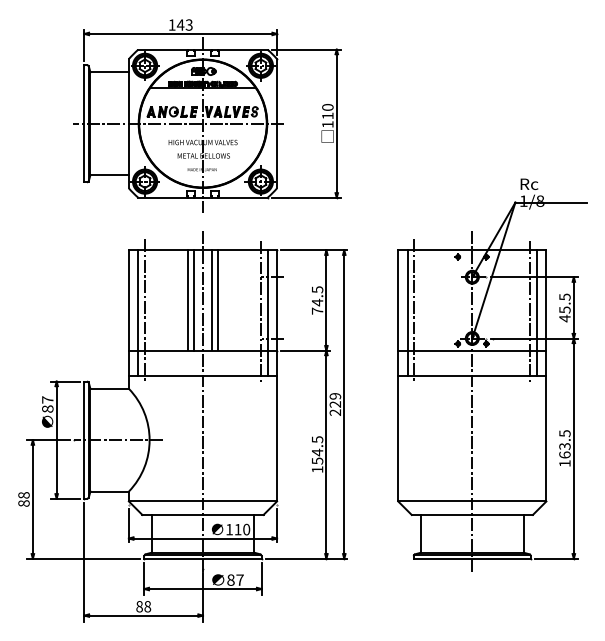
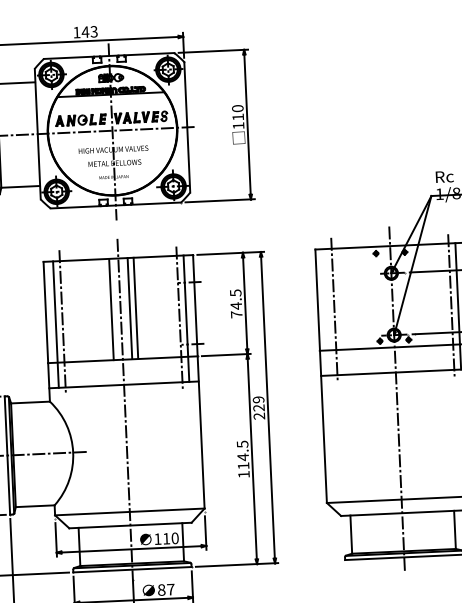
line: (187, 300) -> (105, 309), removed
line: (407, 312) -> (327, 311), removed
text: (317, 460) -> (243, 465), 154.5 -> 114.5

